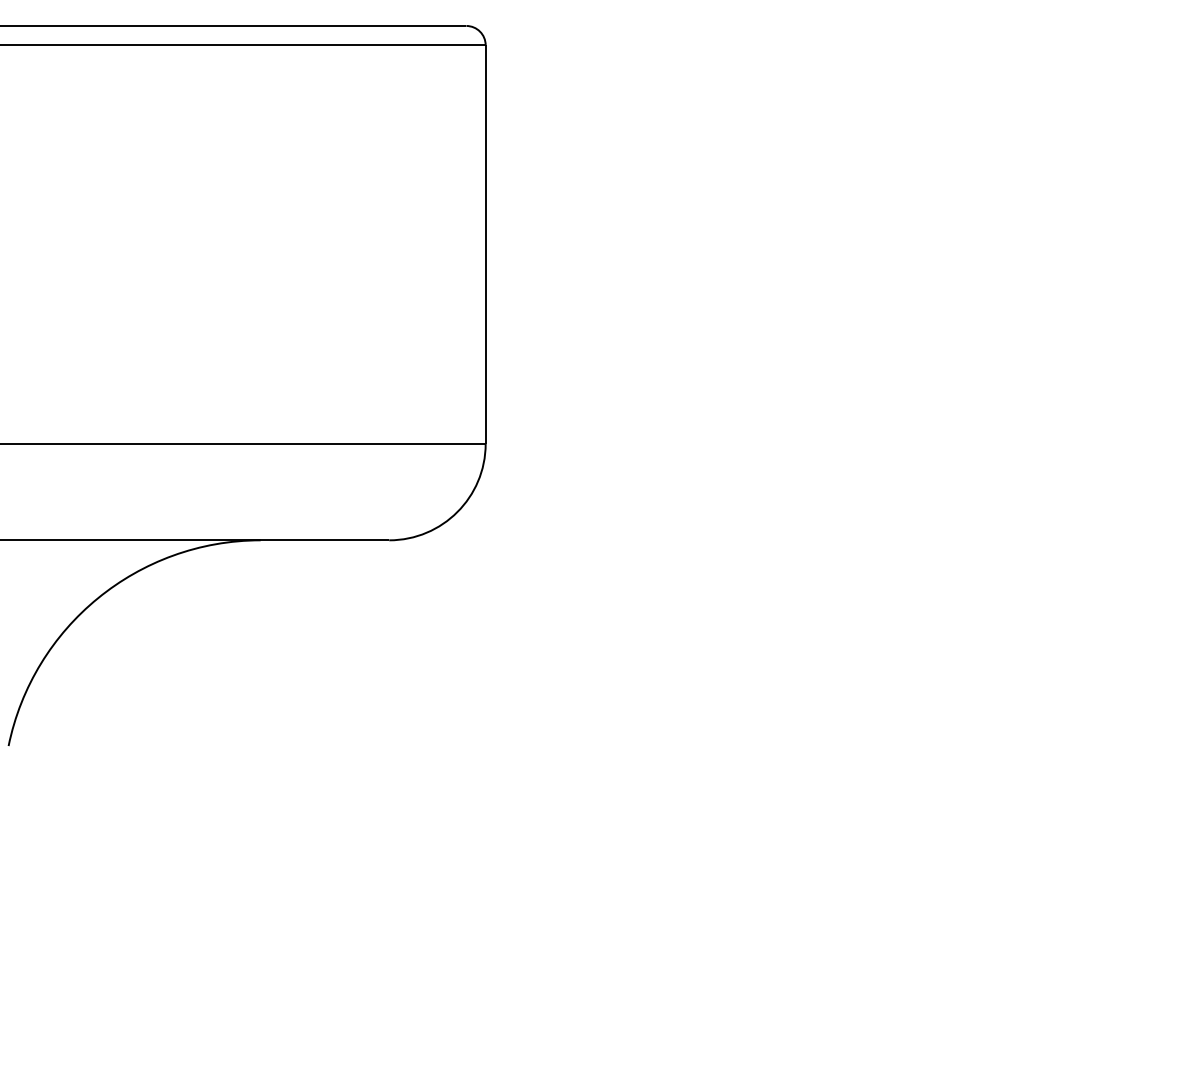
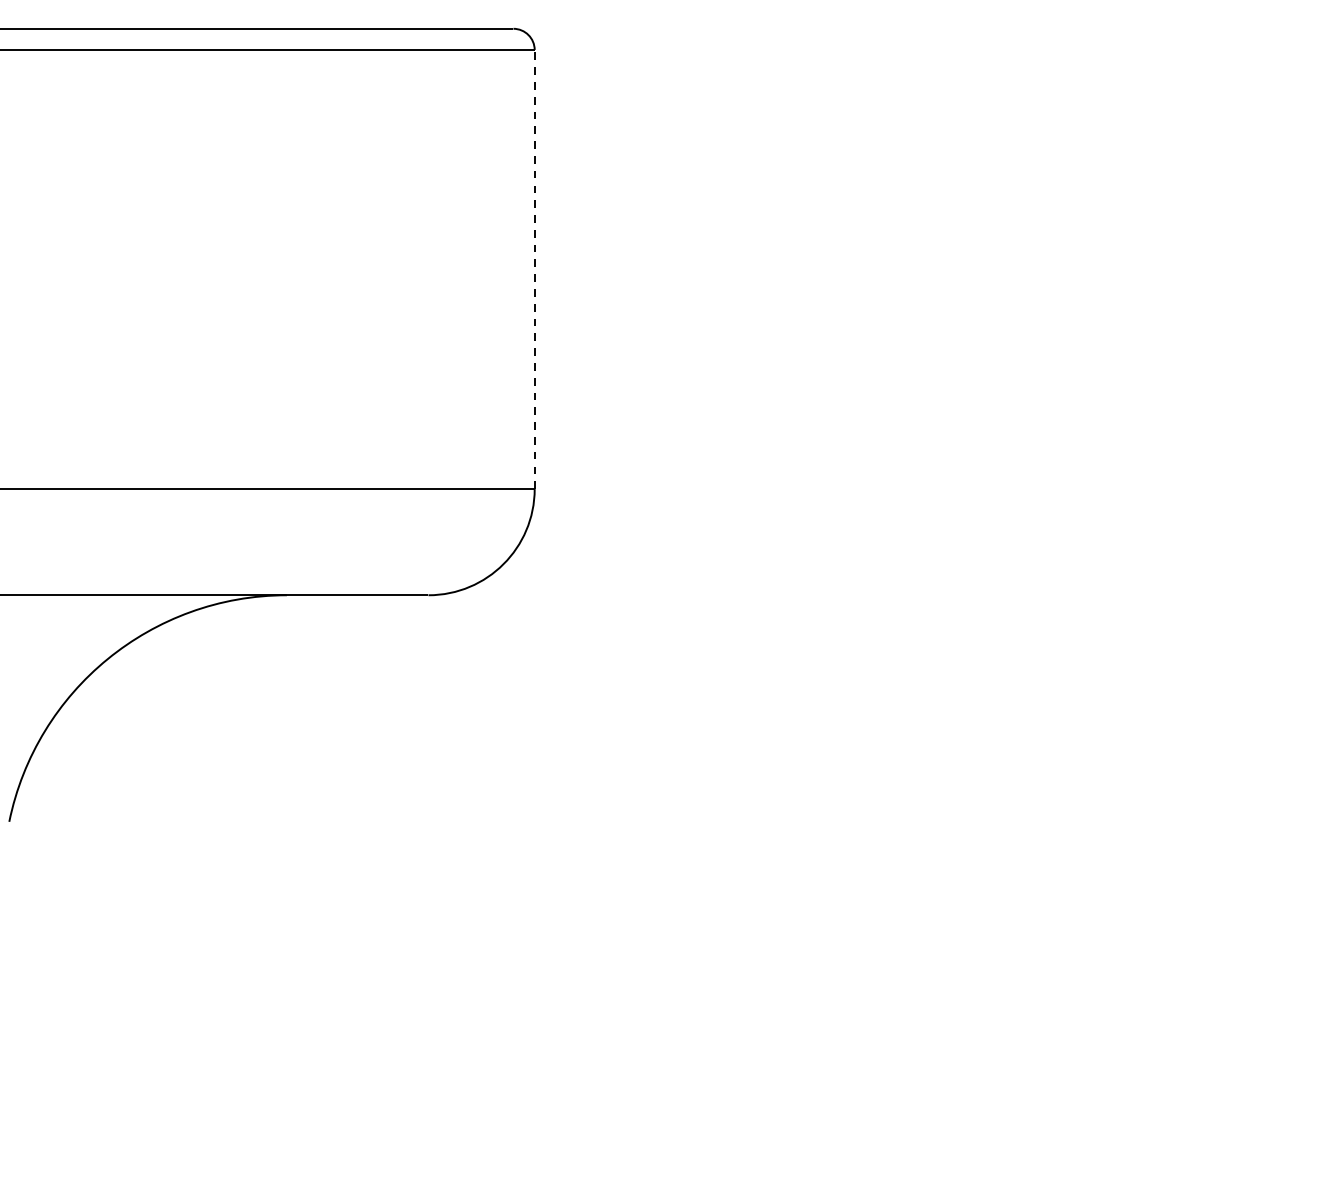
line: (485, 244) -> (534, 269), solid -> dashed

